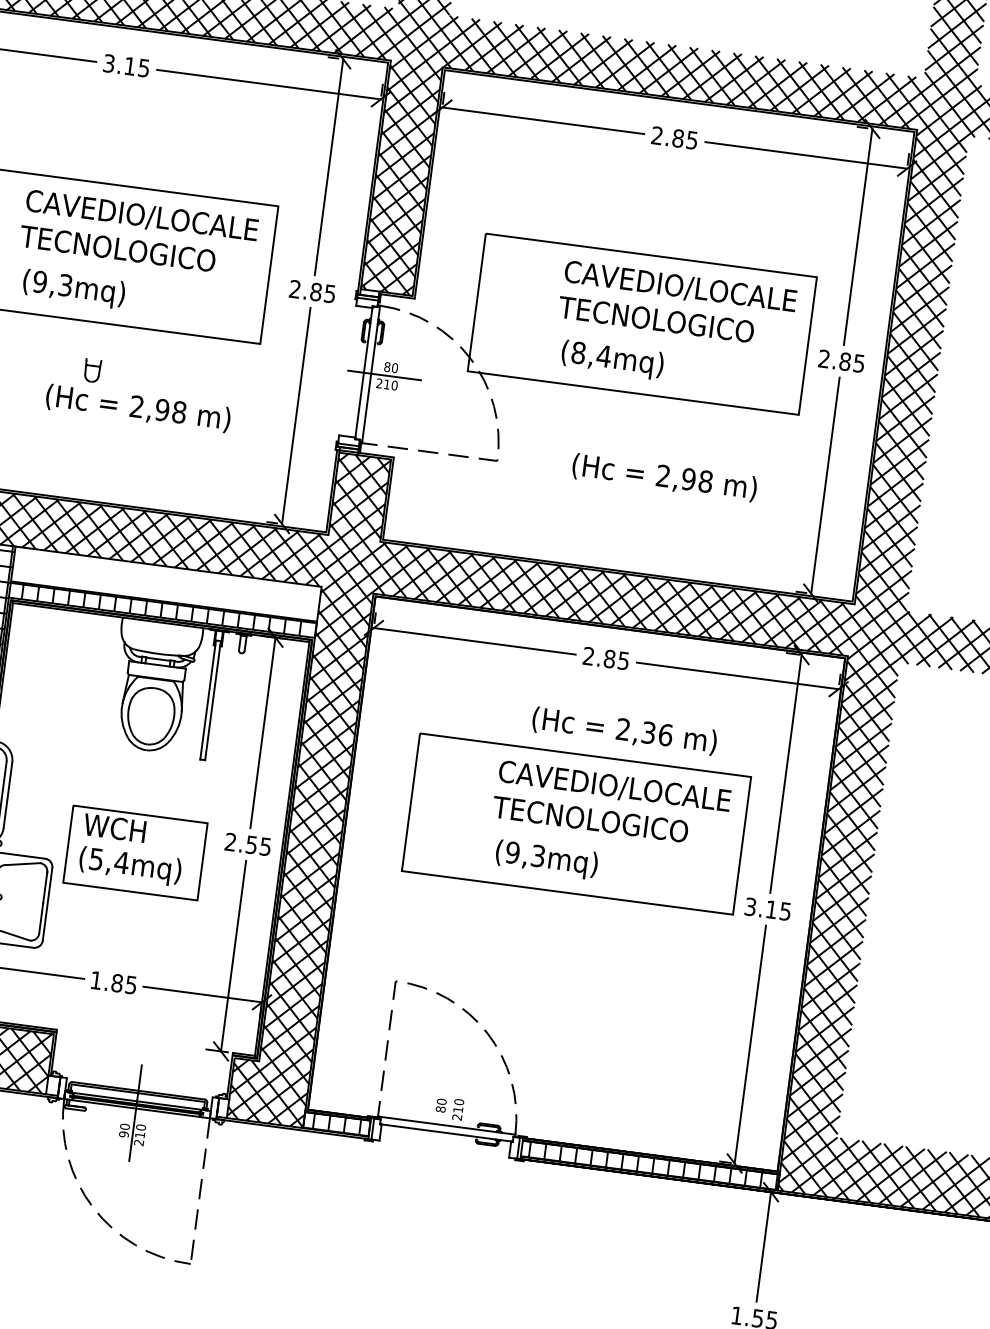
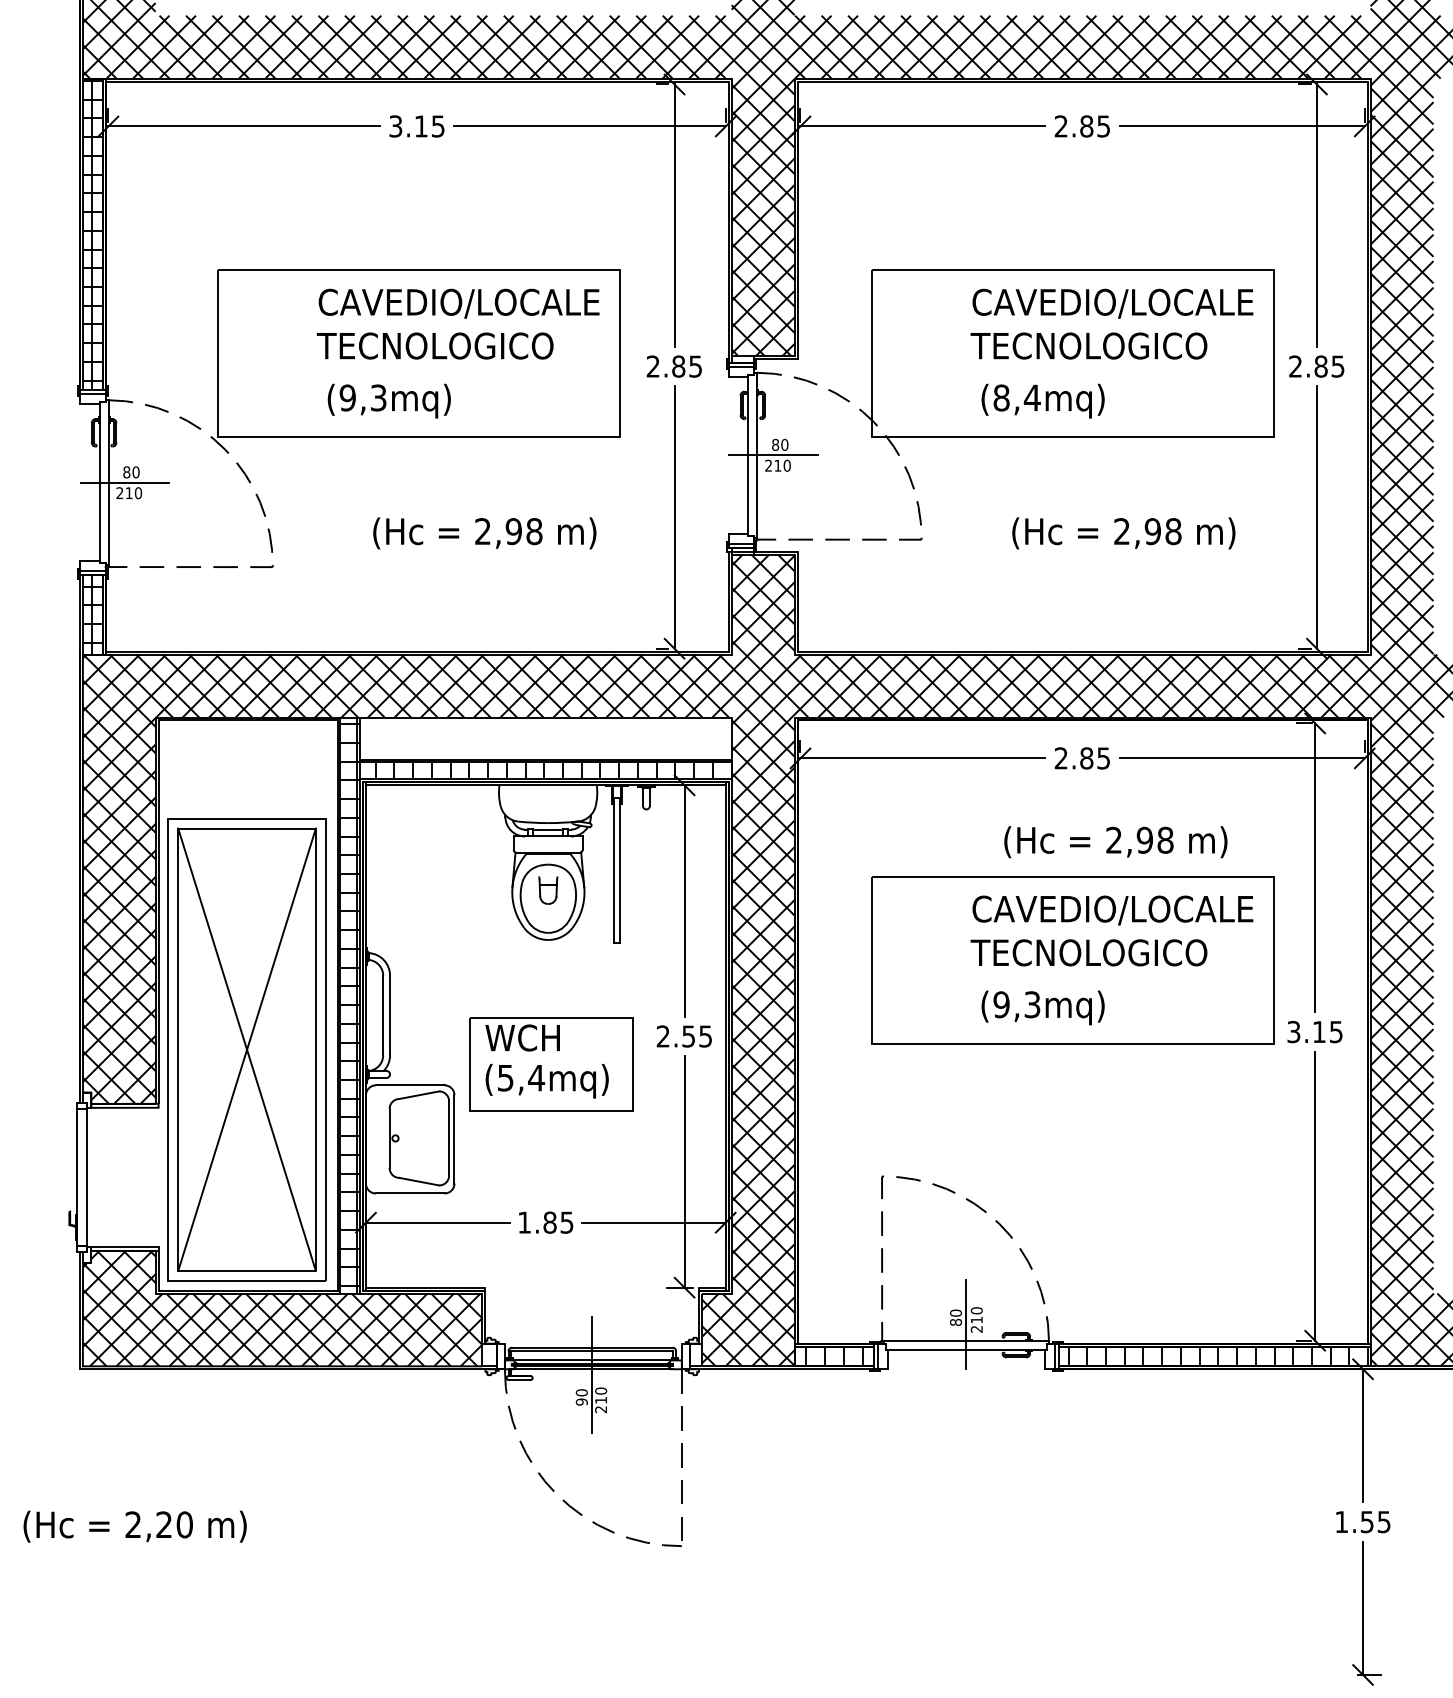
part: (92, 370) -> (548, 890), moved
text: (656, 733) -> (1154, 839), 2,36 -> 2,98
line: (449, 1112) -> (966, 1324), added

